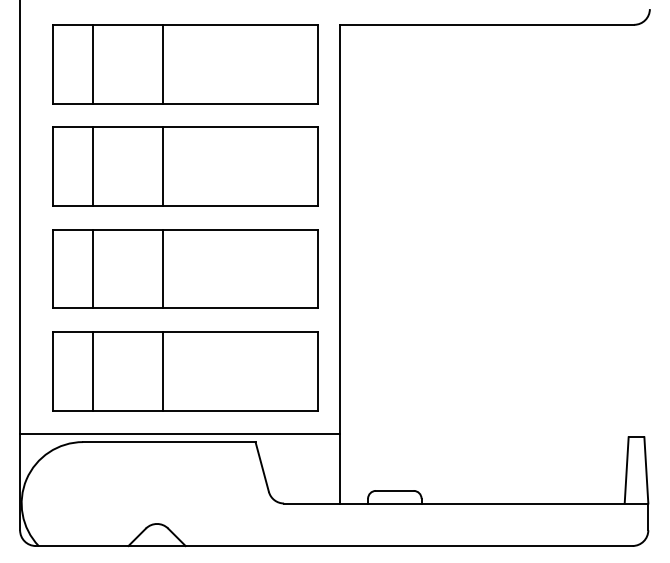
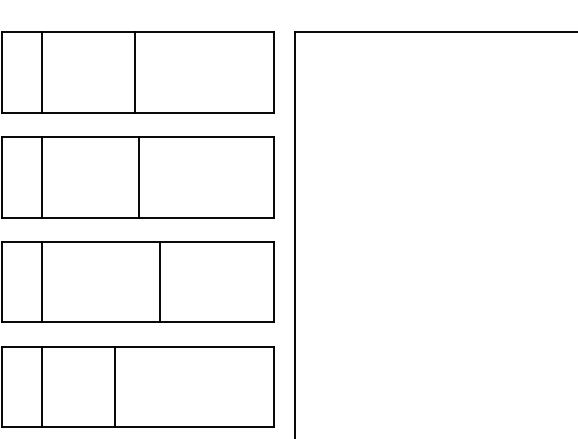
line: (163, 63) -> (135, 71), moved
line: (163, 166) -> (139, 177), moved
line: (163, 268) -> (159, 281), moved

